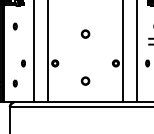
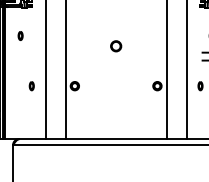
part: (85, 80) -> (116, 109), removed
part: (14, 83) -> (19, 113), removed

